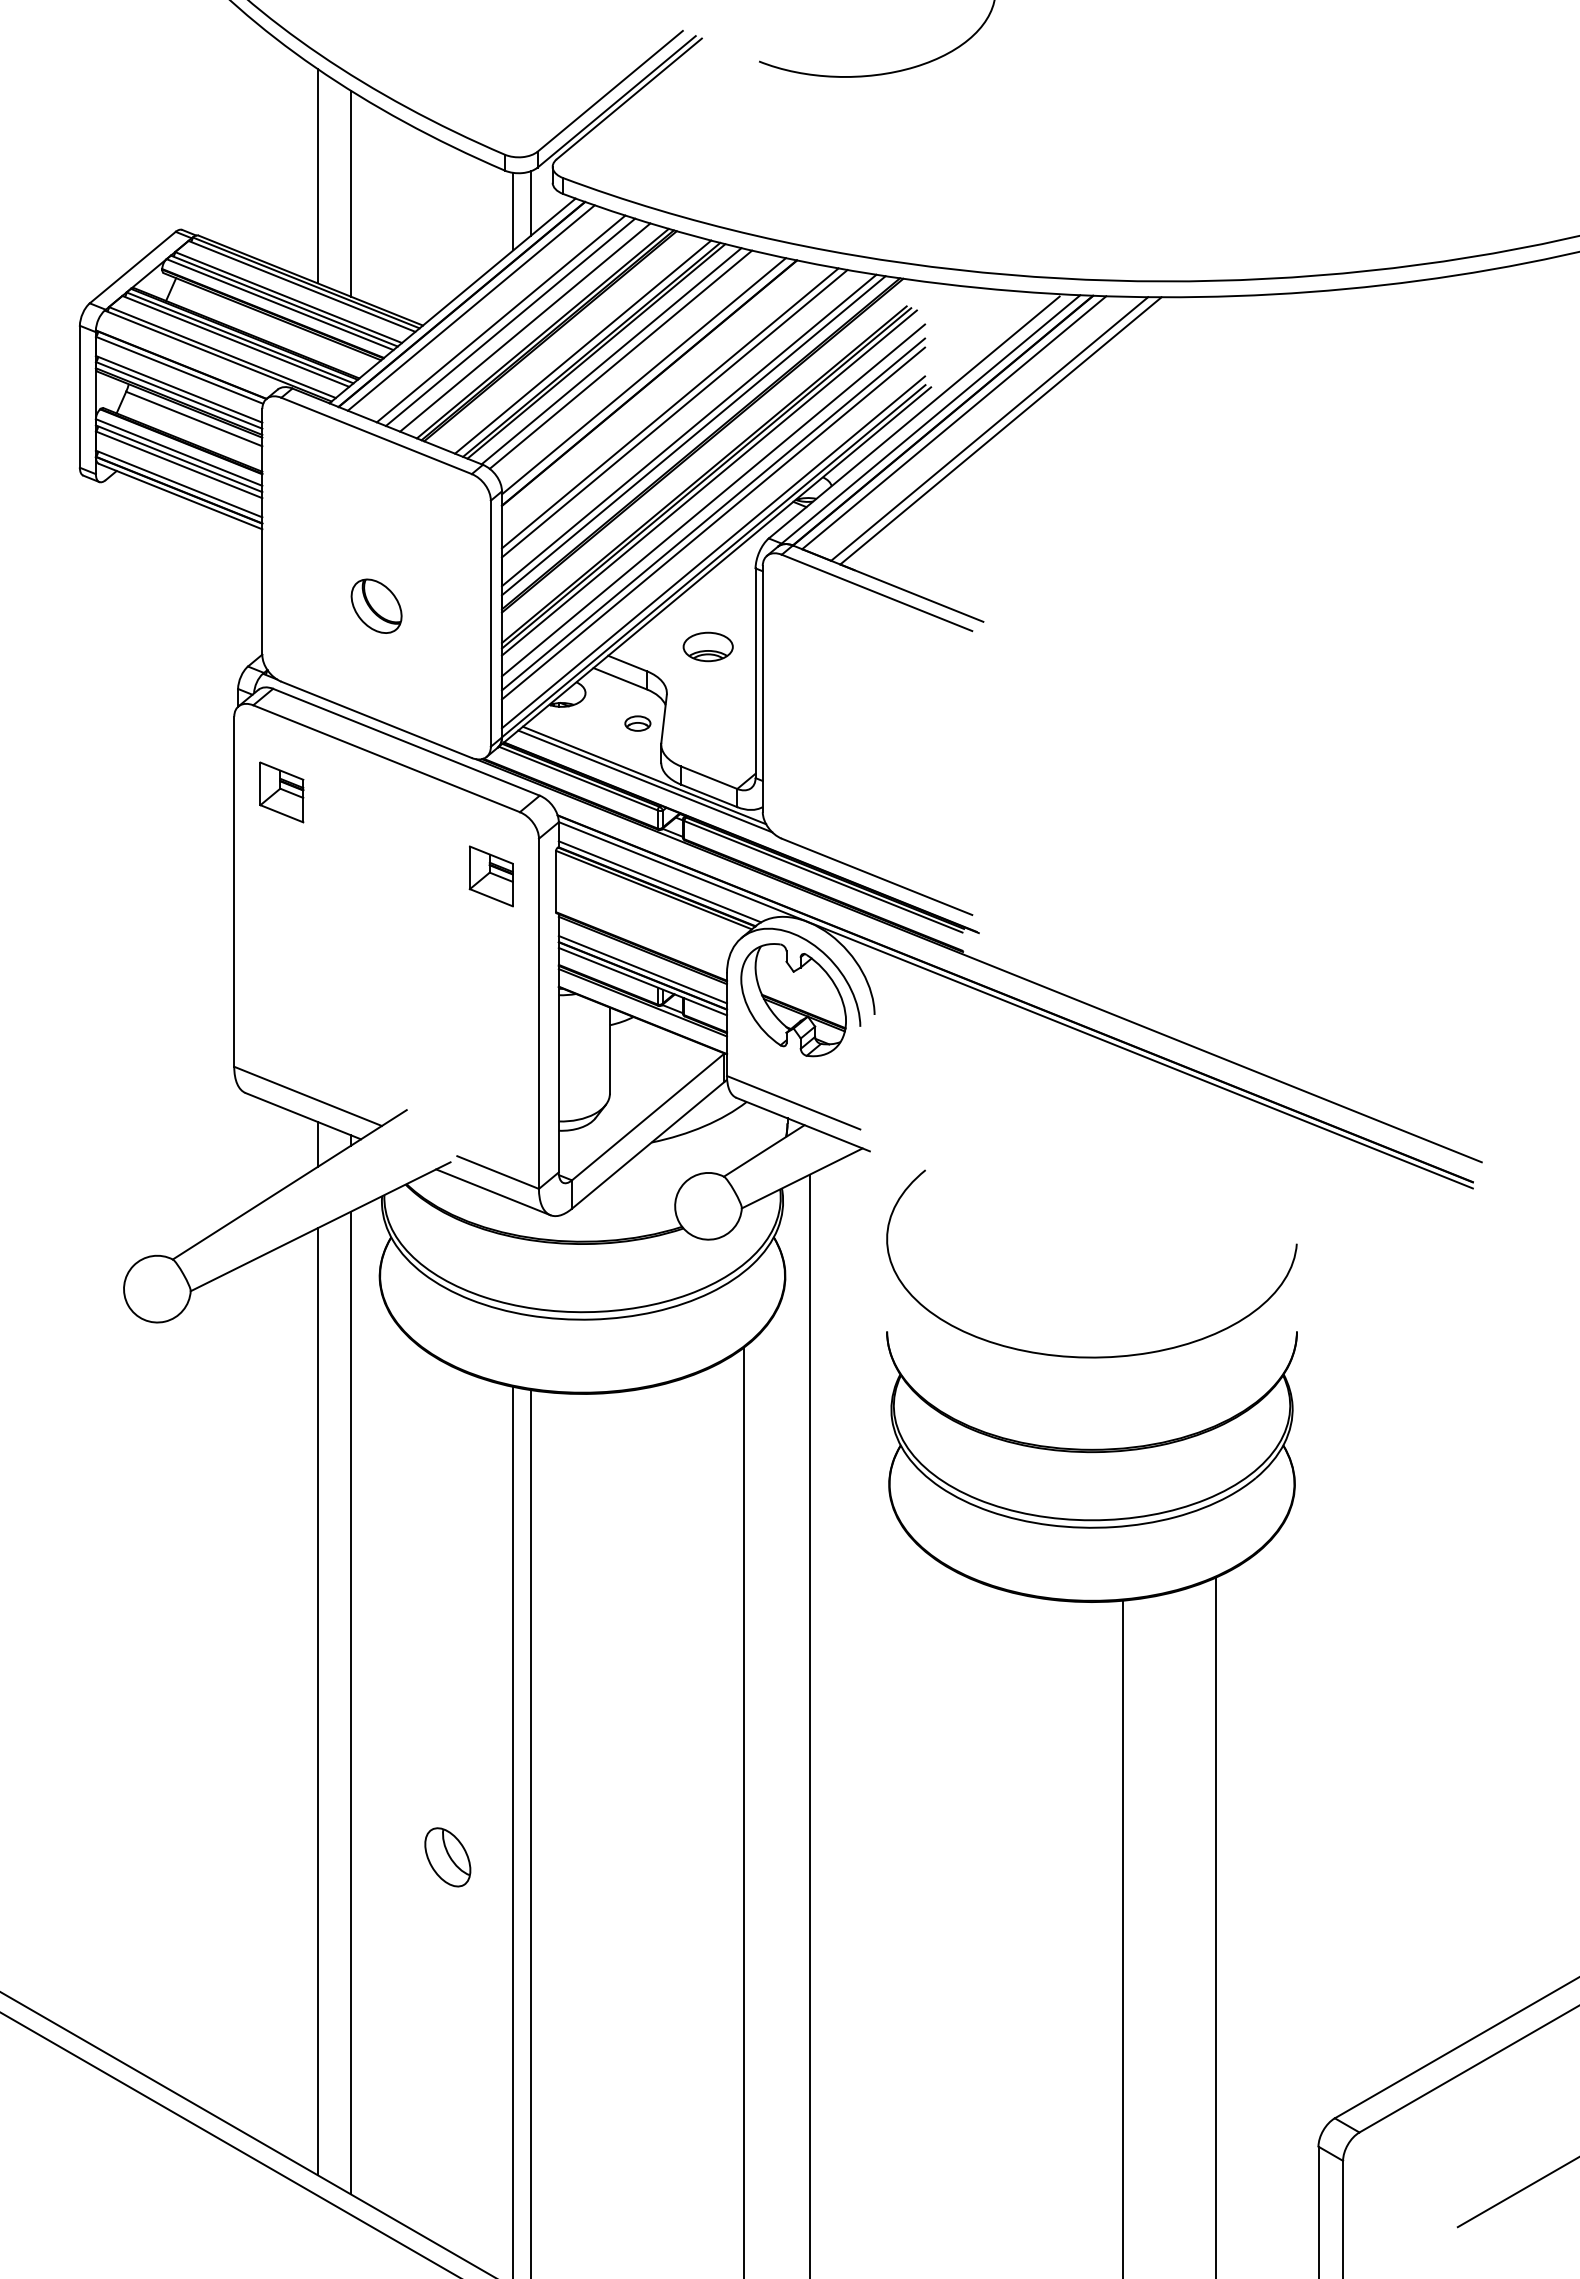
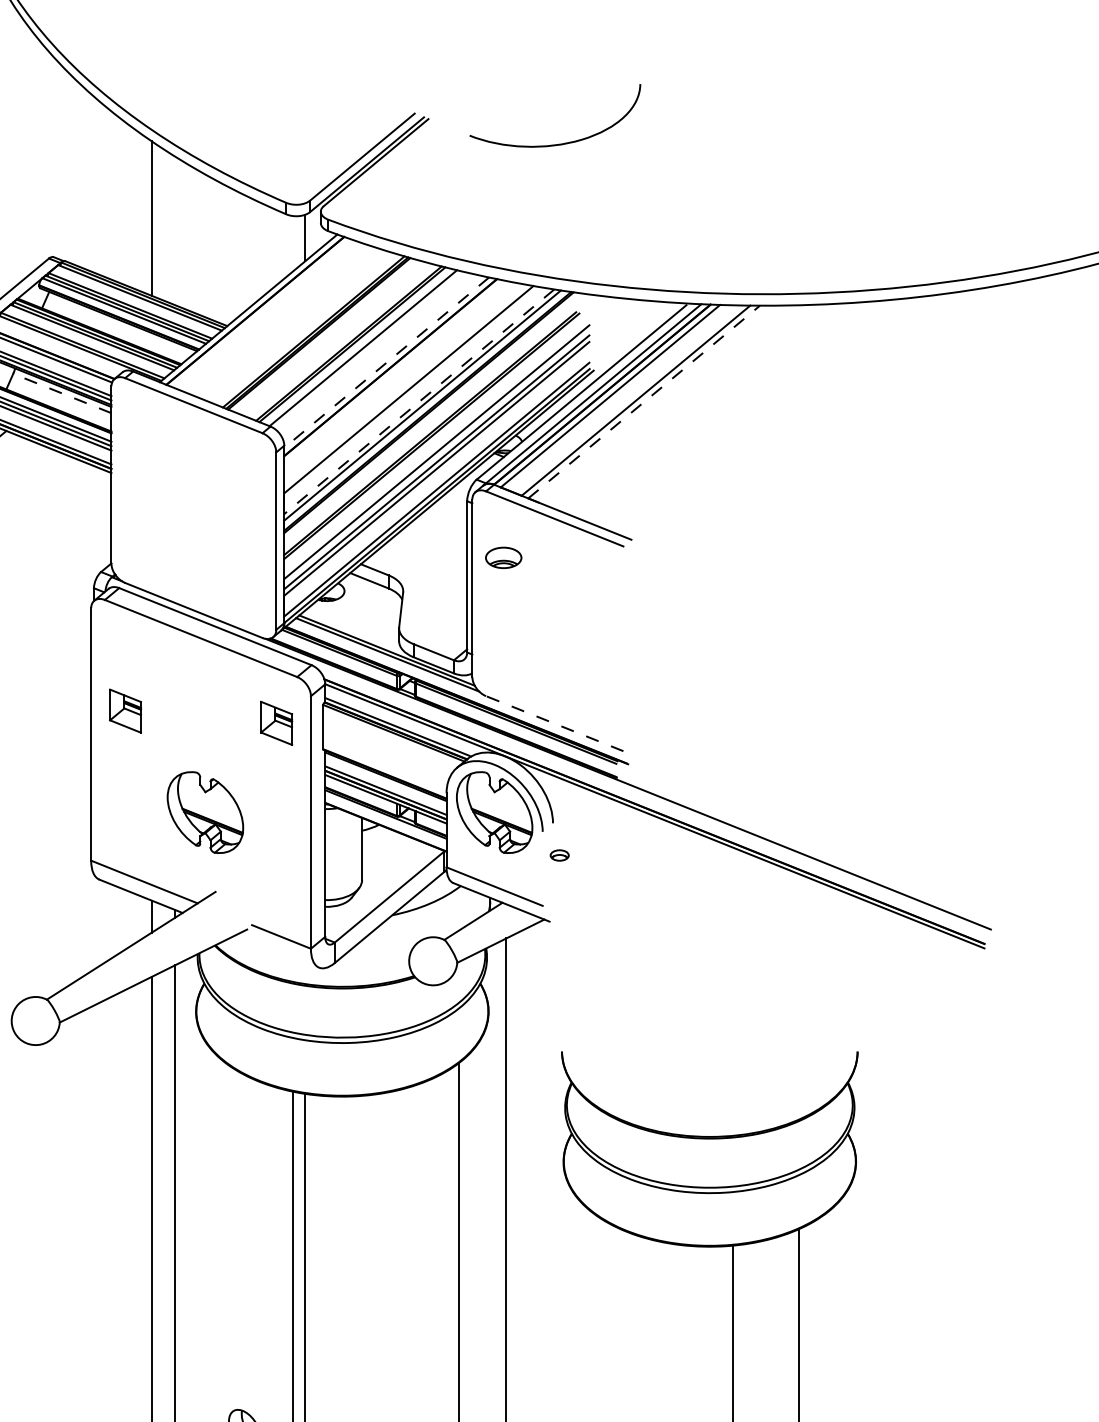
line: (350, 193) -> (175, 230), removed
line: (513, 211) -> (292, 243), removed
line: (470, 307) -> (261, 313), removed
line: (500, 318) -> (283, 321), removed
line: (510, 321) -> (290, 323), removed
line: (525, 327) -> (301, 327), removed
line: (583, 346) -> (343, 341), removed
line: (620, 359) -> (369, 350), removed
line: (643, 376) -> (386, 362), solid -> dashed
line: (669, 408) -> (405, 385), removed
line: (193, 418) -> (61, 393), solid -> dashed
line: (689, 430) -> (419, 401), solid -> dashed
line: (1000, 430) -> (643, 401), solid -> dashed
line: (708, 482) -> (433, 439), removed
part: (376, 605) -> (193, 527), removed
part: (707, 646) -> (503, 557), moved
part: (637, 723) -> (559, 855), moved
part: (281, 792) -> (125, 711), moved
line: (877, 876) -> (555, 723), solid -> dashed
part: (392, 1000) -> (205, 812), added
line: (493, 1192) -> (278, 951), removed
curve: (1091, 1356) -> (709, 1069), removed

